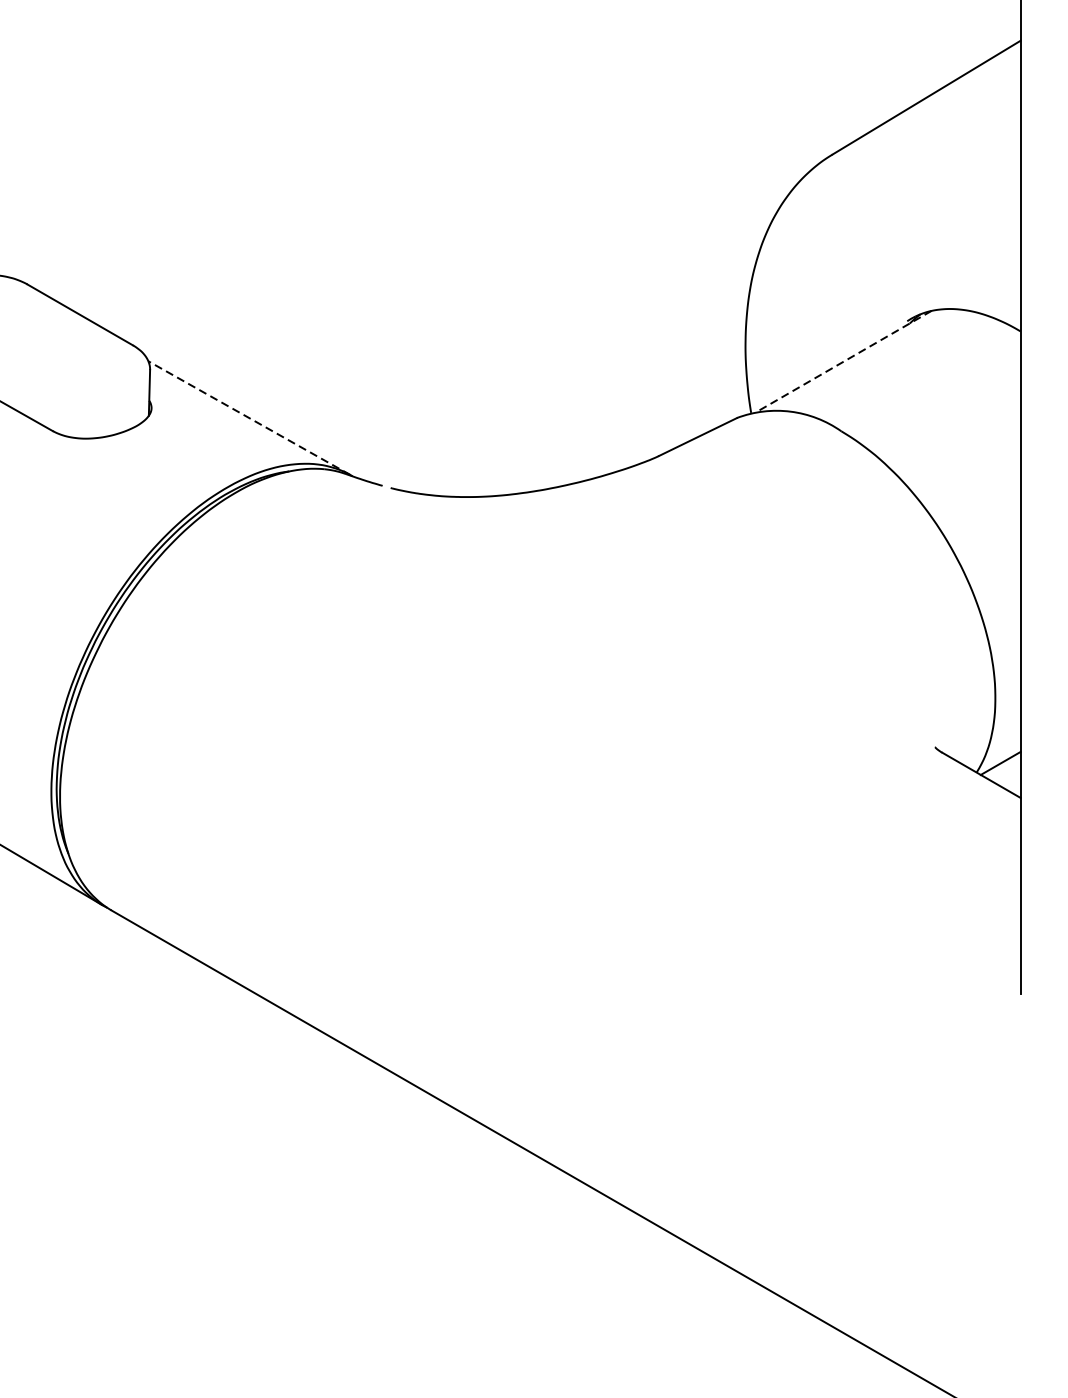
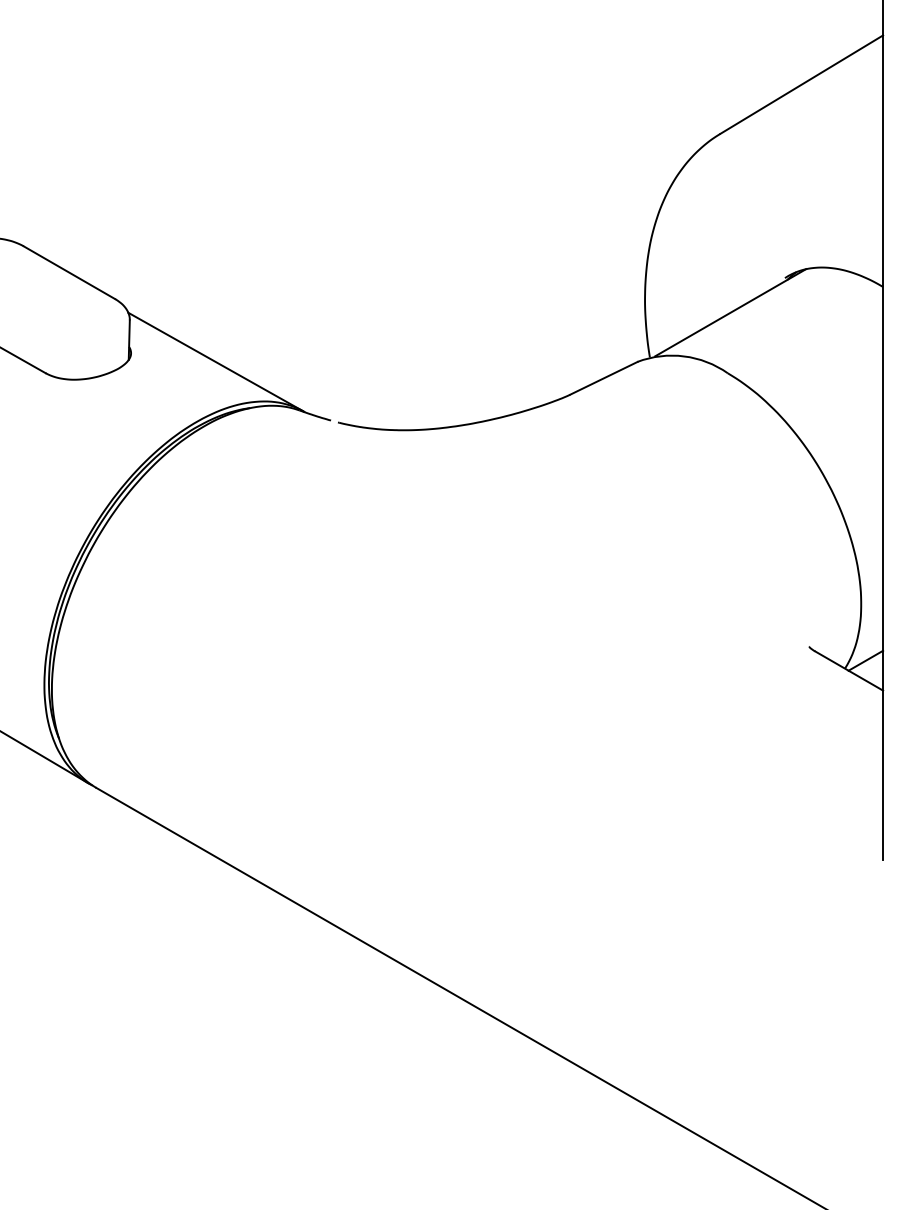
line: (844, 360) -> (730, 312), dashed -> solid
line: (249, 417) -> (215, 361), dashed -> solid

